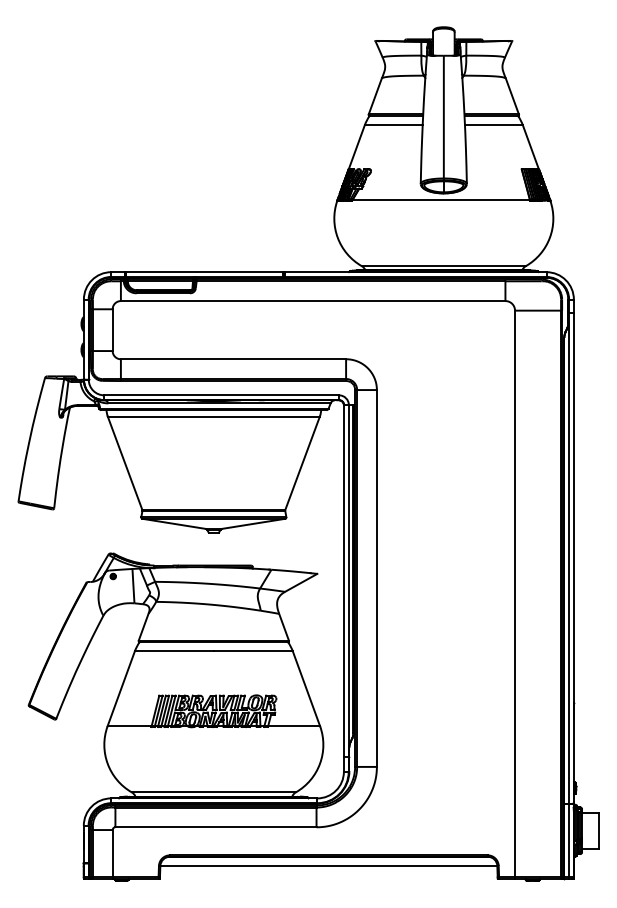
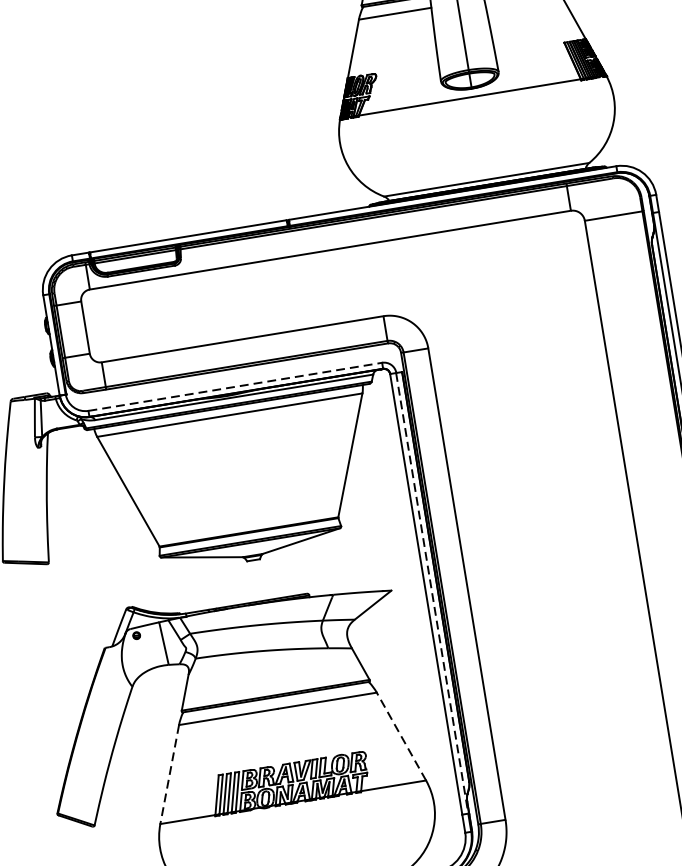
line: (222, 395) -> (236, 386), solid -> dashed
line: (348, 581) -> (432, 593), solid -> dashed
line: (121, 688) -> (169, 774), solid -> dashed
line: (306, 688) -> (401, 736), solid -> dashed

